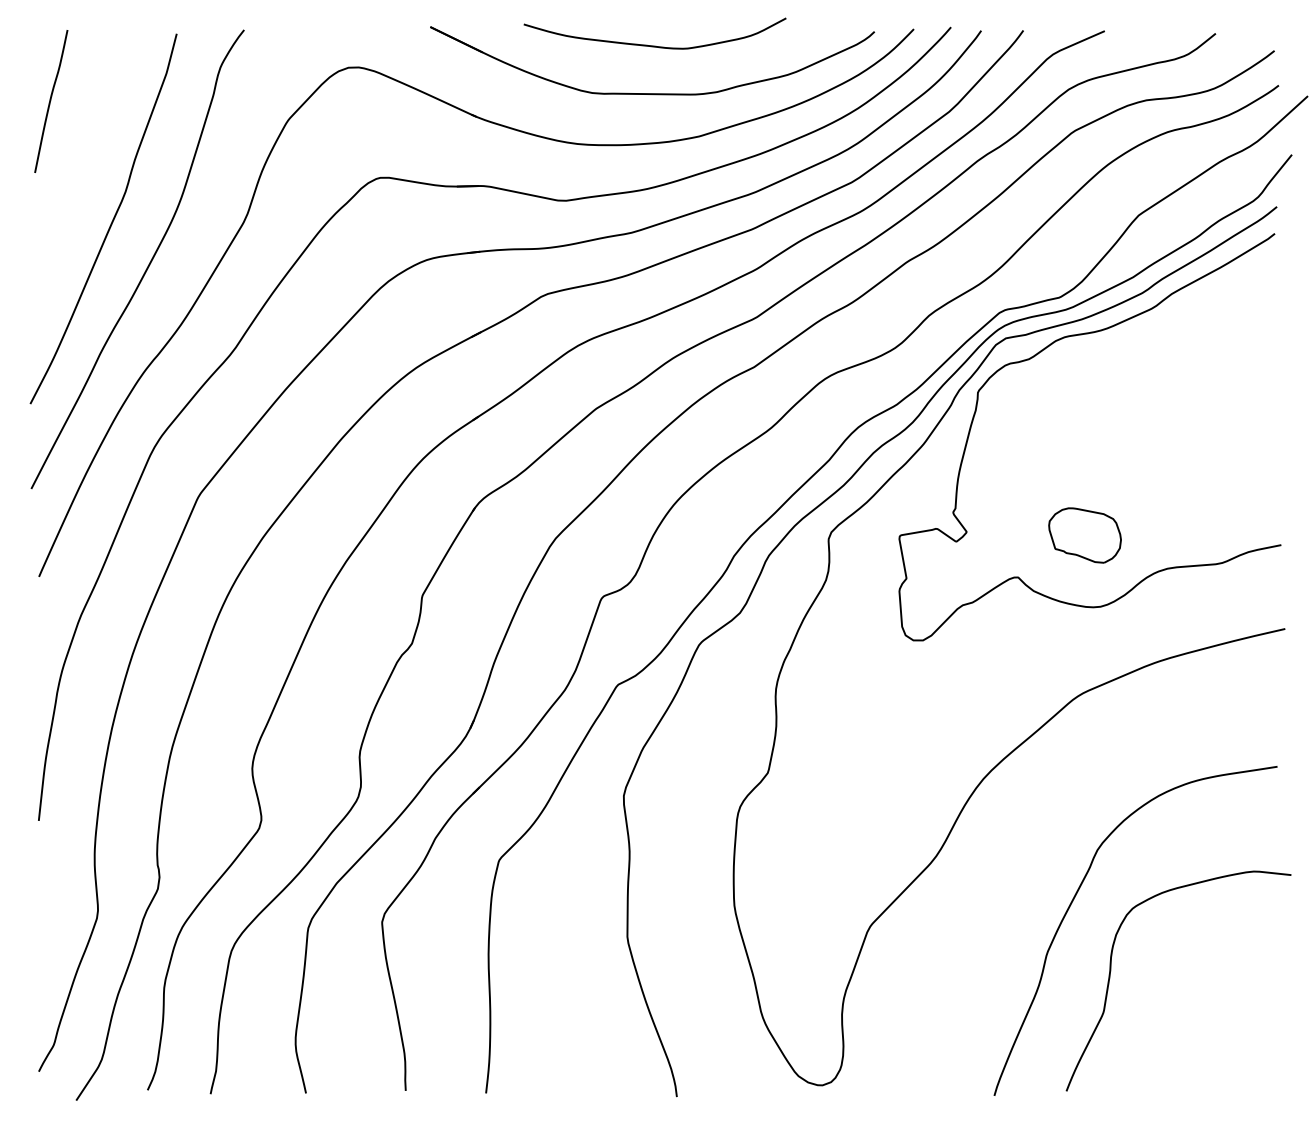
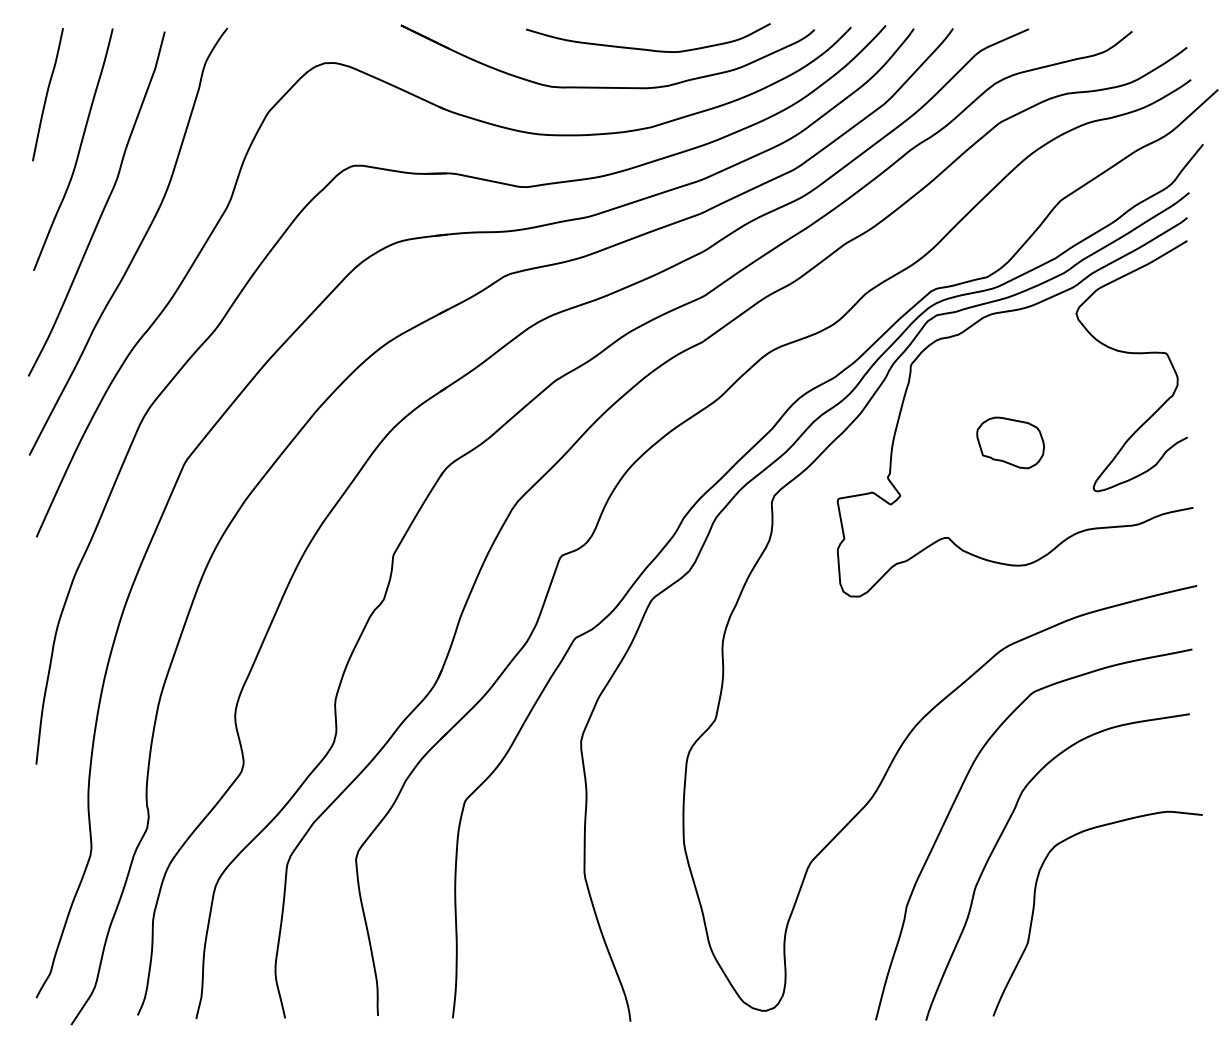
curve: (654, 45) -> (647, 49), moved
curve: (83, 162) -> (77, 151), added
curve: (1214, 379) -> (1131, 353), added
part: (1084, 535) -> (1010, 442), moved
curve: (1028, 855) -> (957, 796), added

